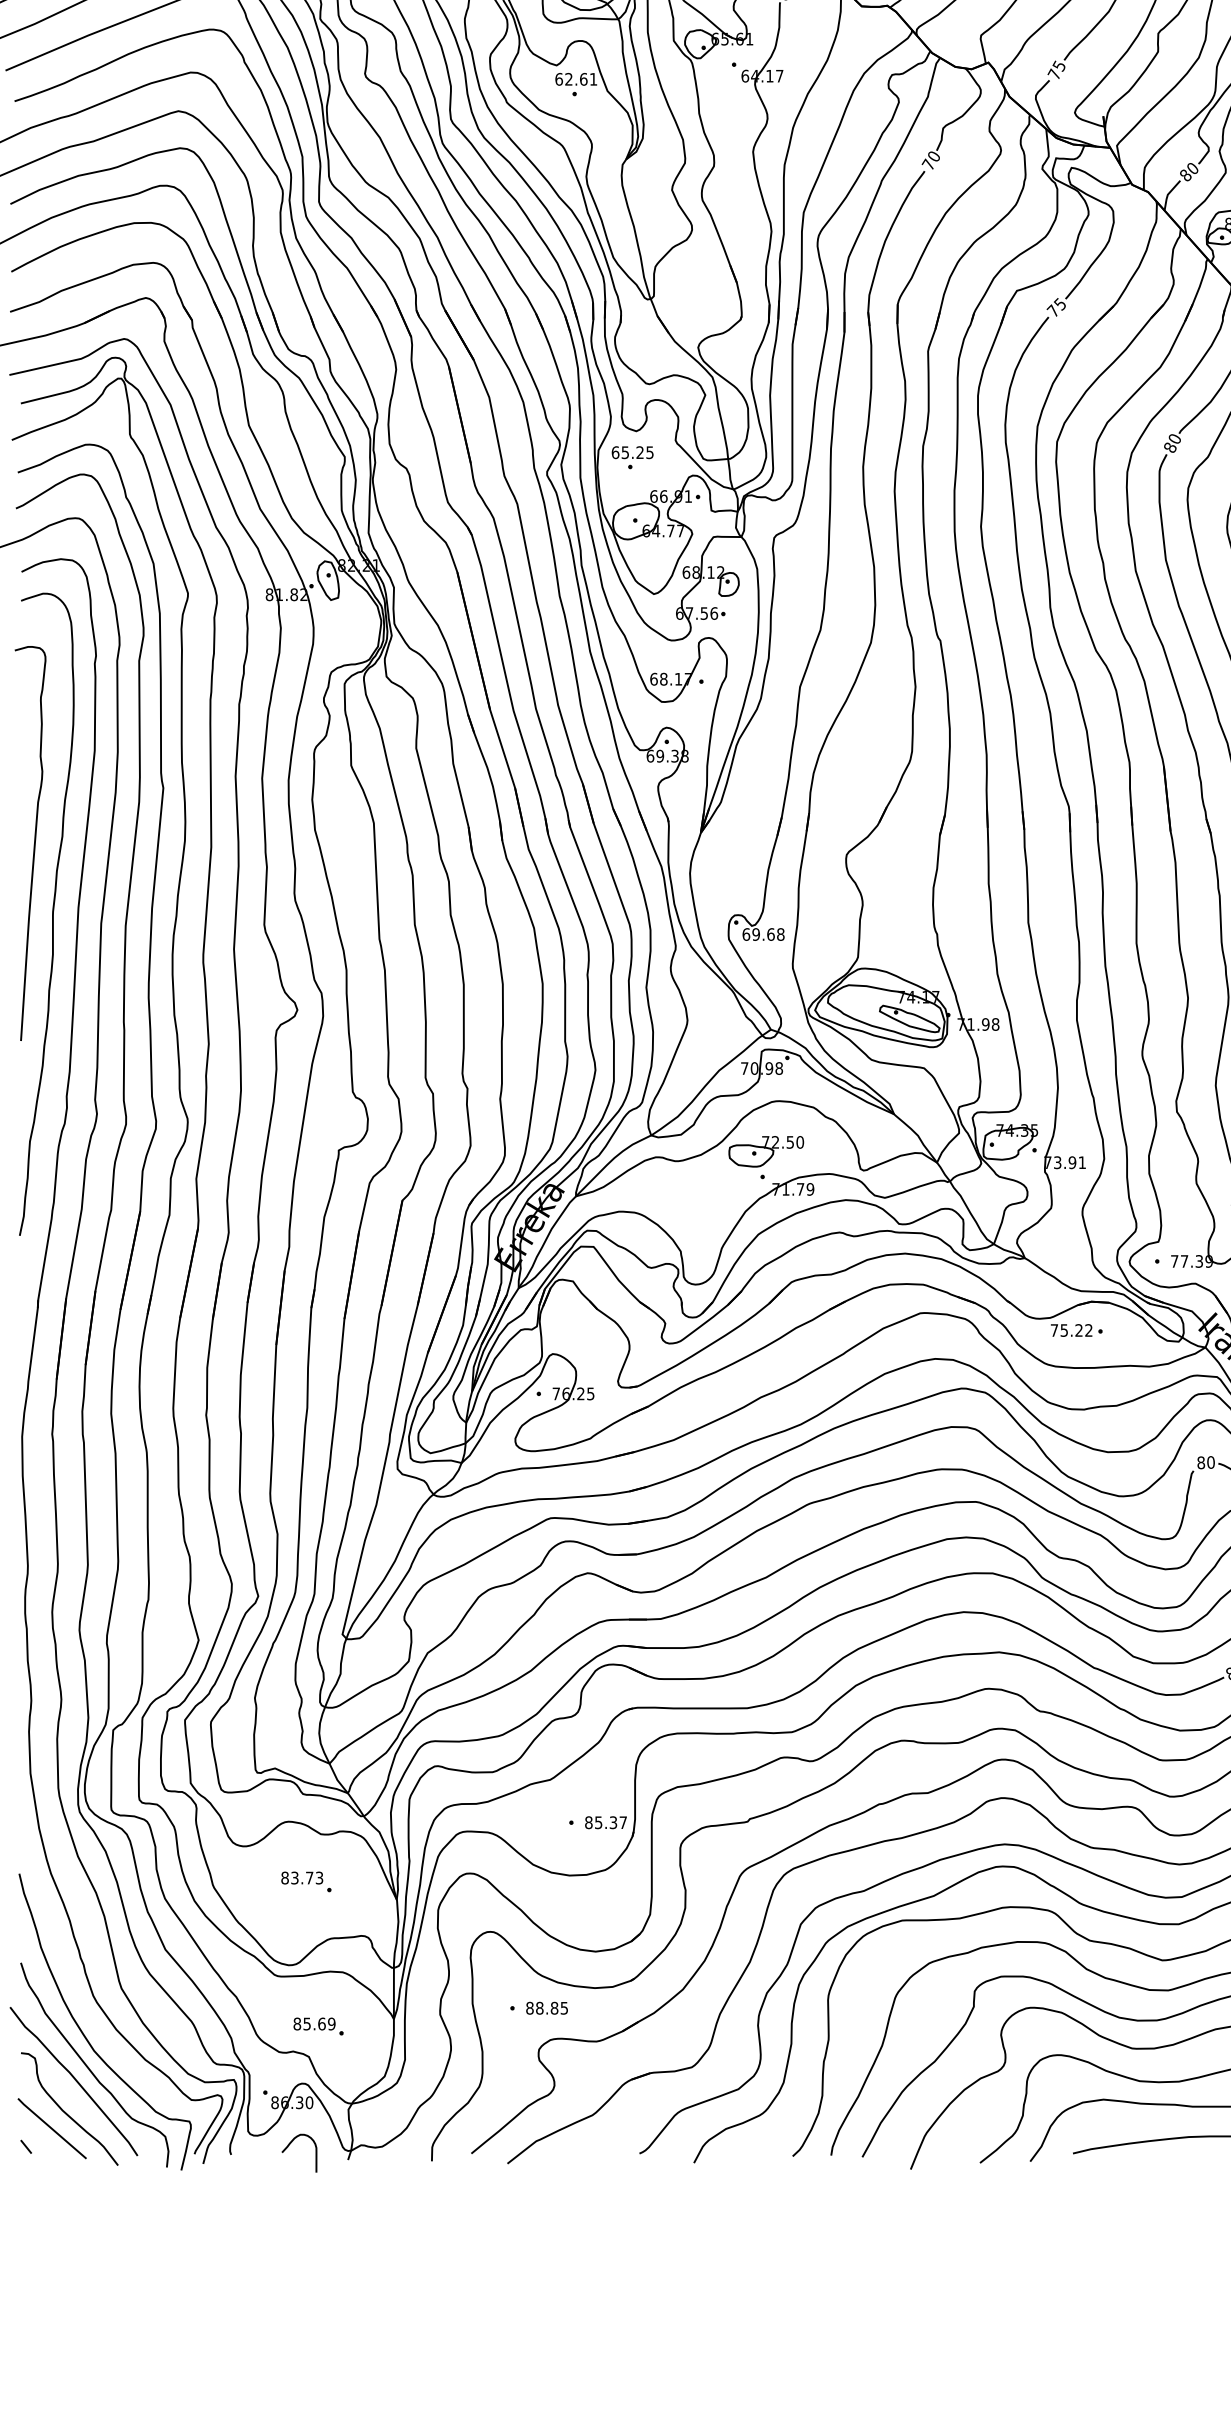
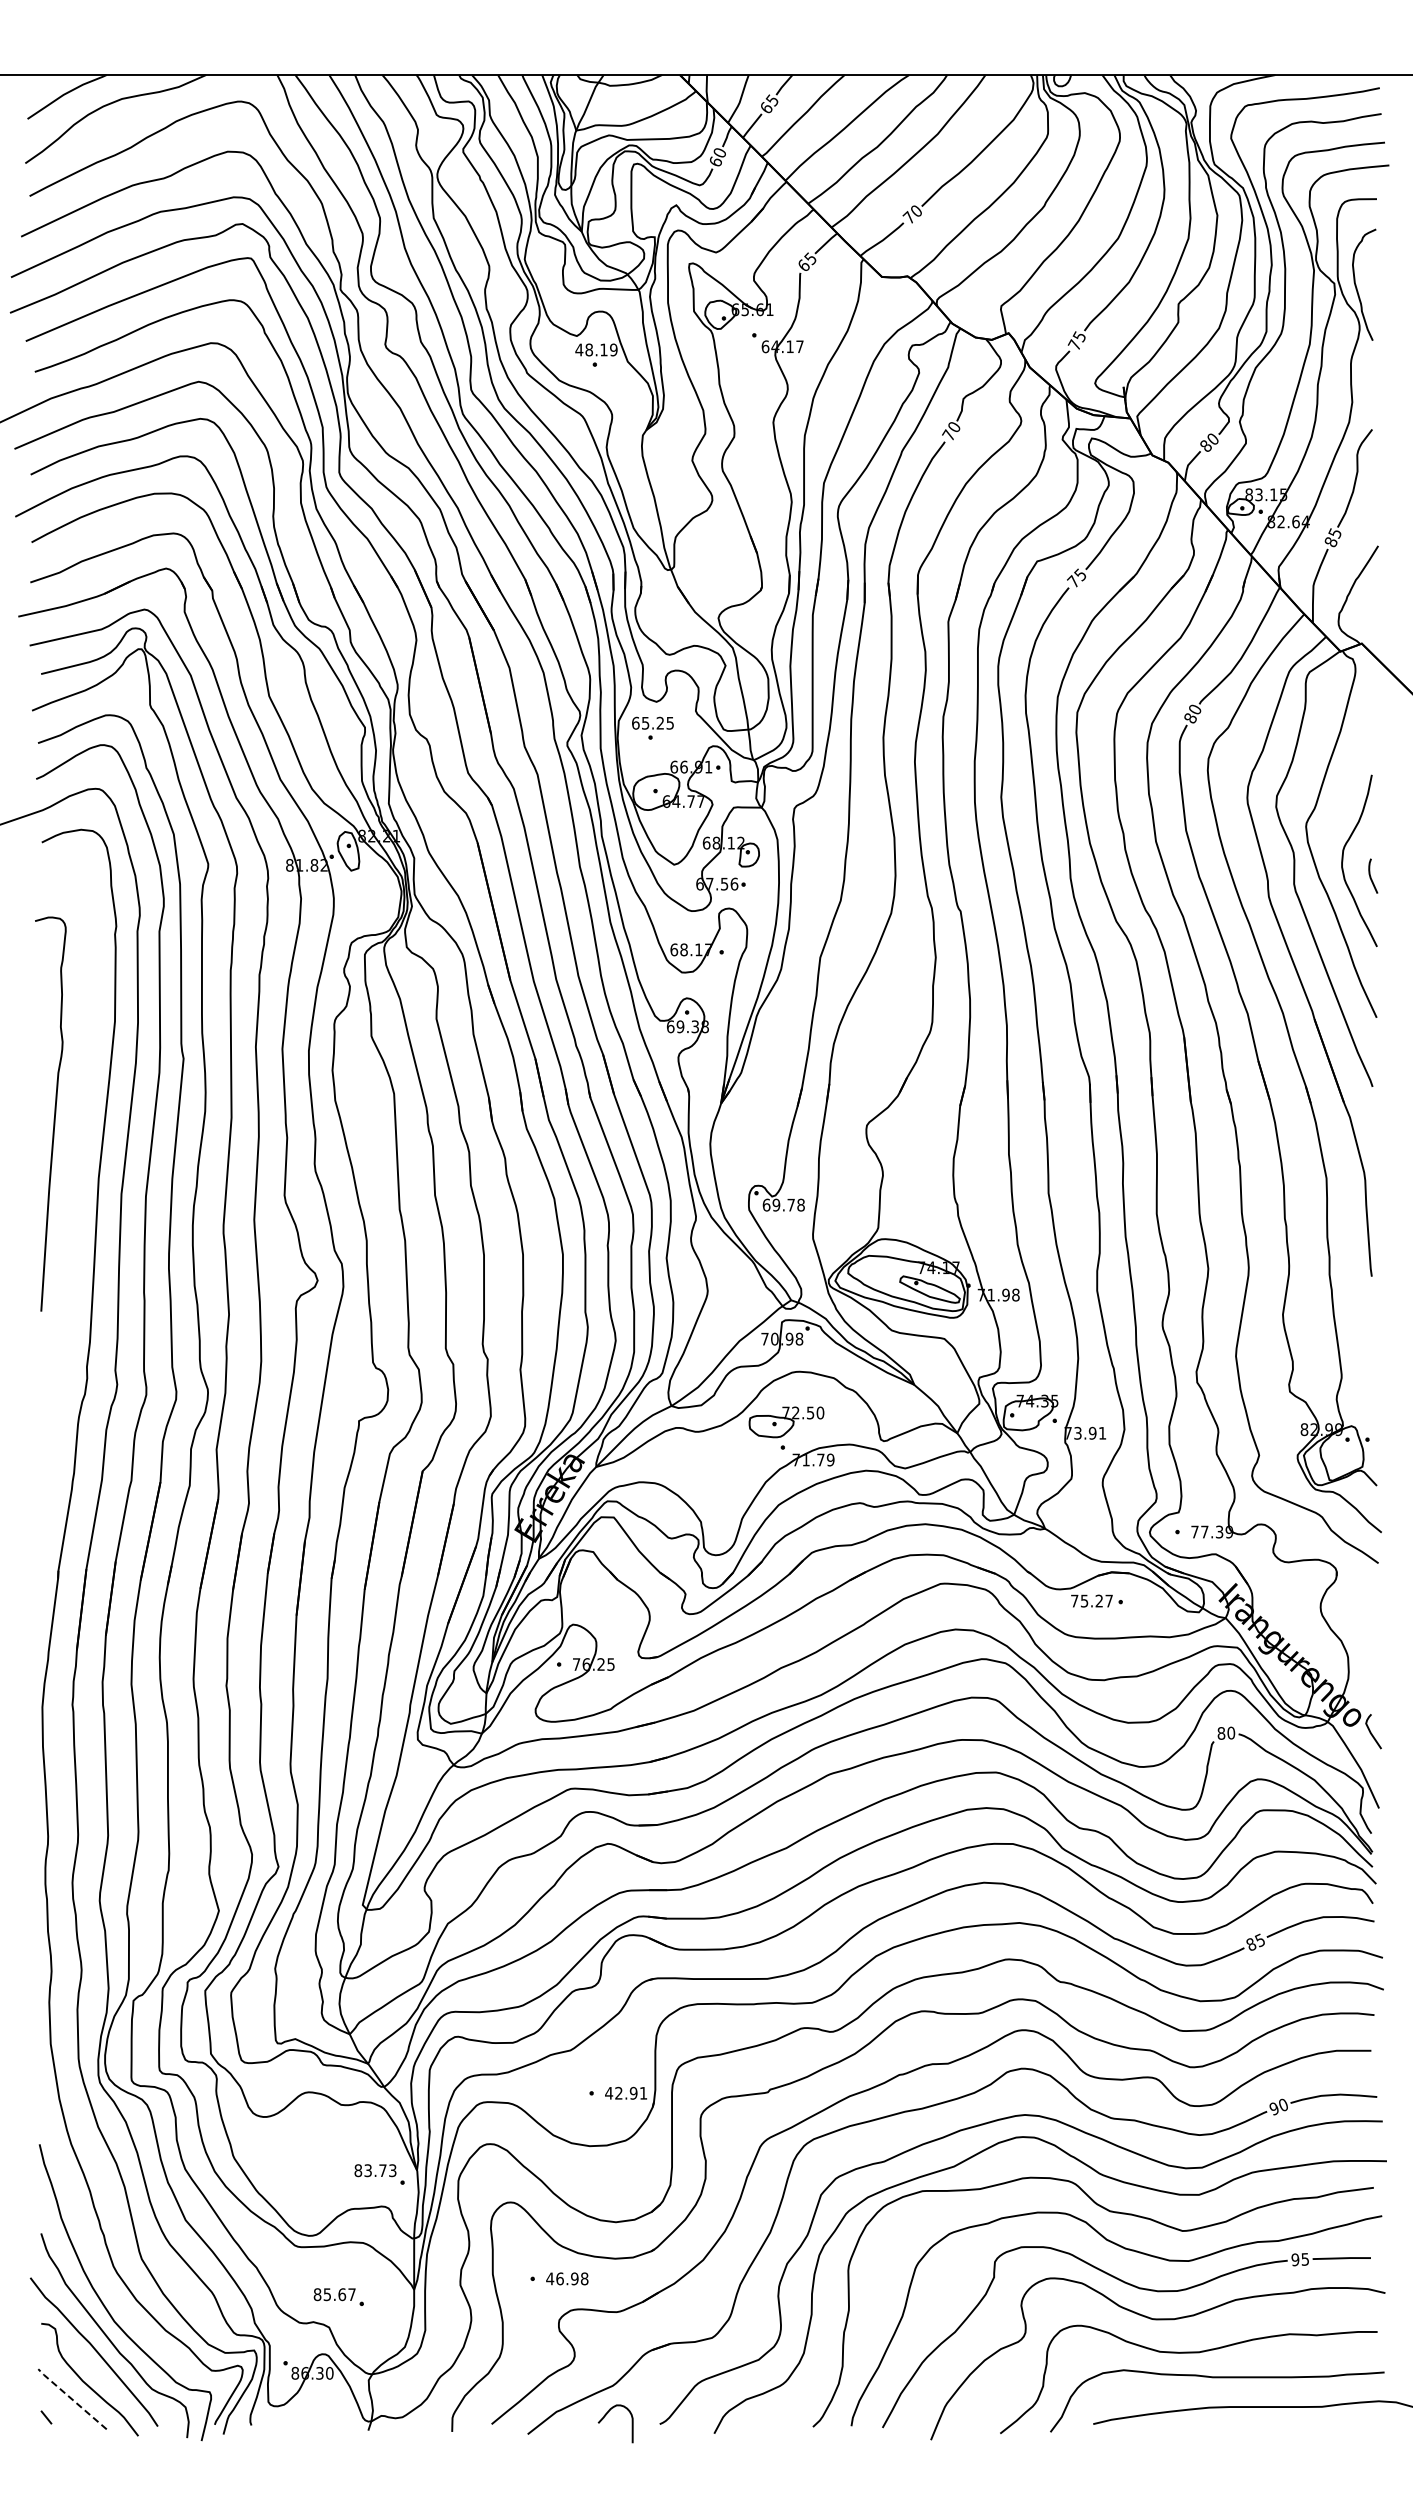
text: (576, 78) -> (596, 349), 62.61 -> 48.19
curve: (52, 913) -> (72, 1184), removed
text: (771, 933) -> (791, 1204), 69.68 -> 69.78
text: (1088, 1329) -> (1108, 1600), 75.22 -> 75.27
text: (606, 1821) -> (626, 2092), 85.37 -> 42.91
part: (306, 1881) -> (379, 2174), moved
text: (547, 2007) -> (567, 2278), 88.85 -> 46.98
text: (331, 2023) -> (351, 2294), 85.69 -> 85.67
line: (51, 2127) -> (71, 2398), solid -> dashed
curve: (291, 2143) -> (607, 2414), moved

